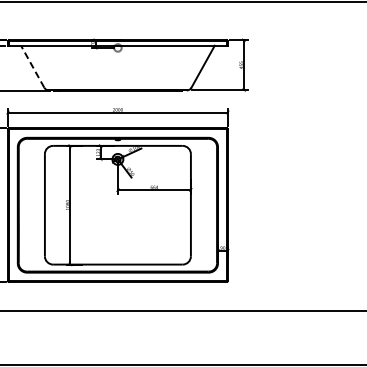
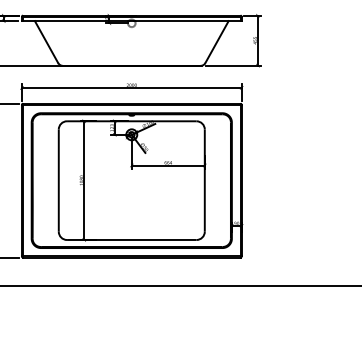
line: (32, 66) -> (46, 41), dashed -> solid

